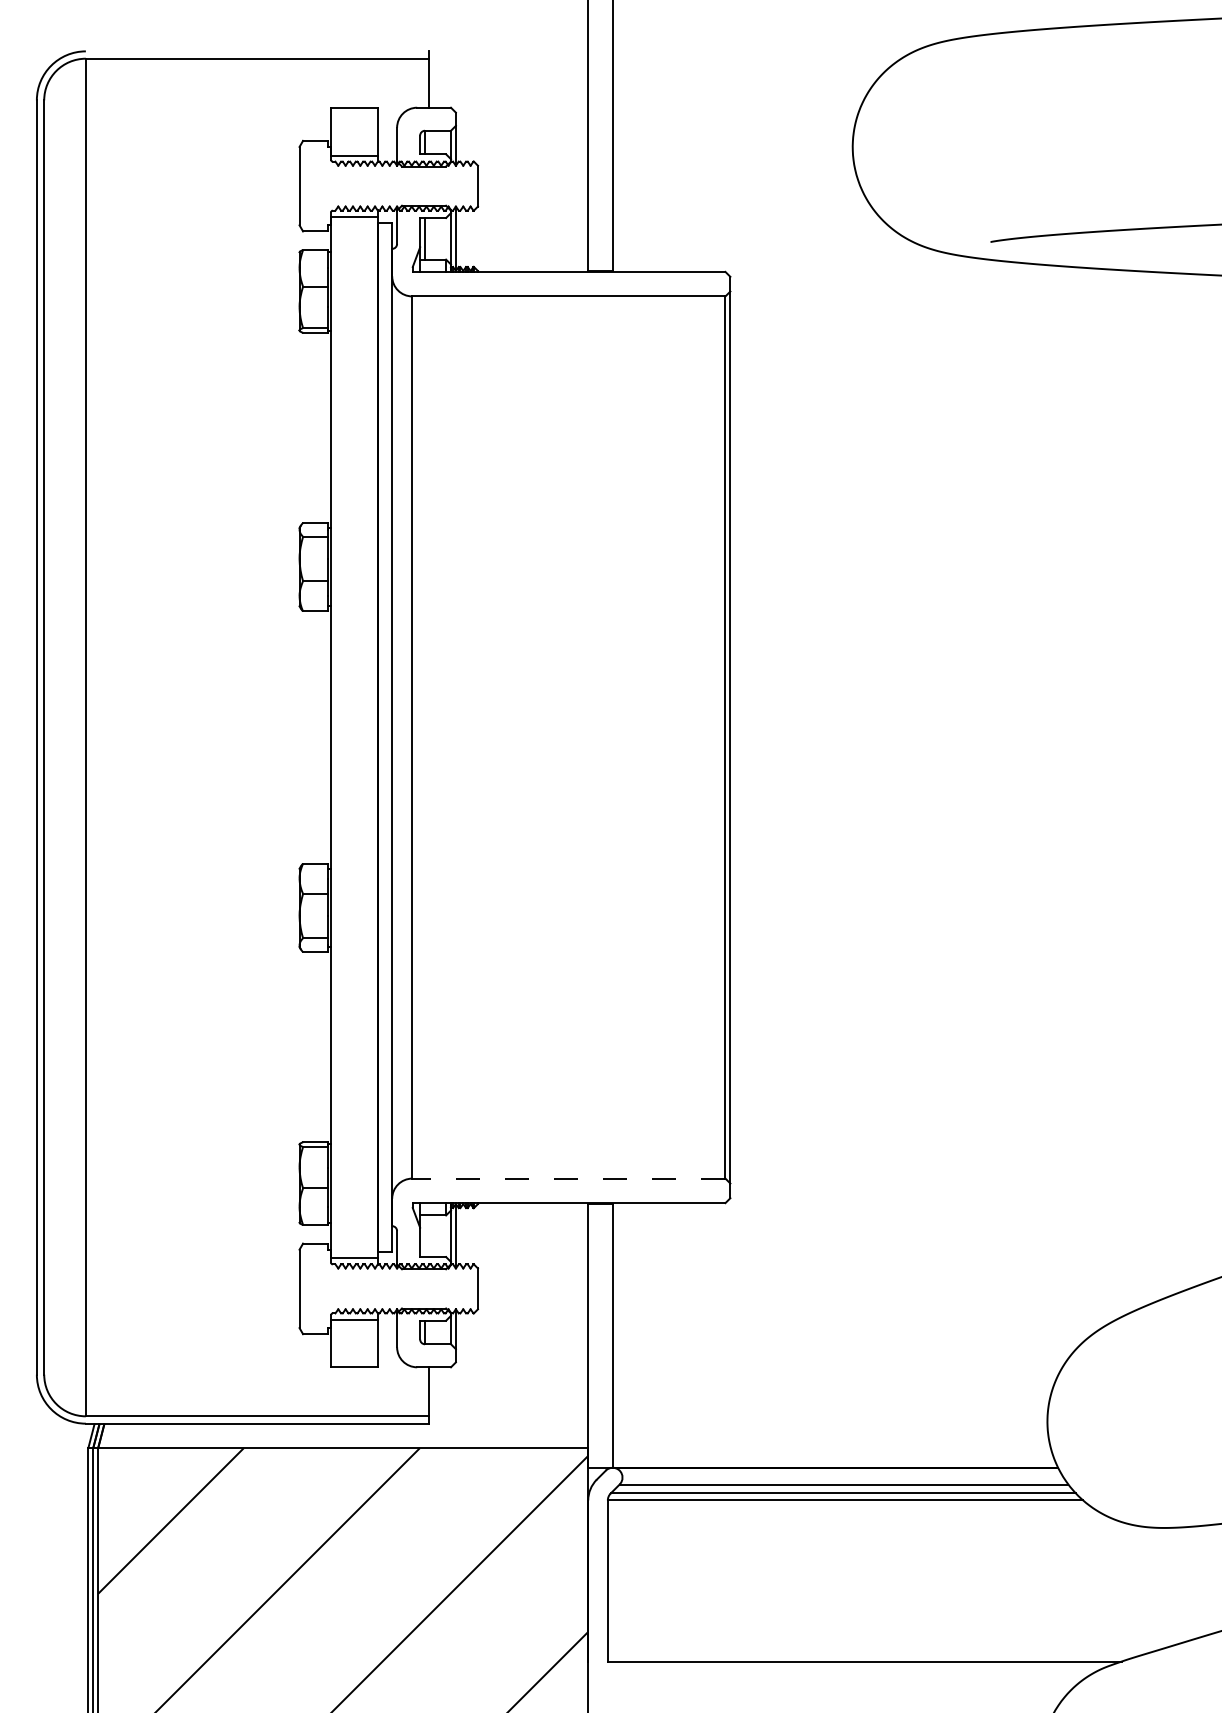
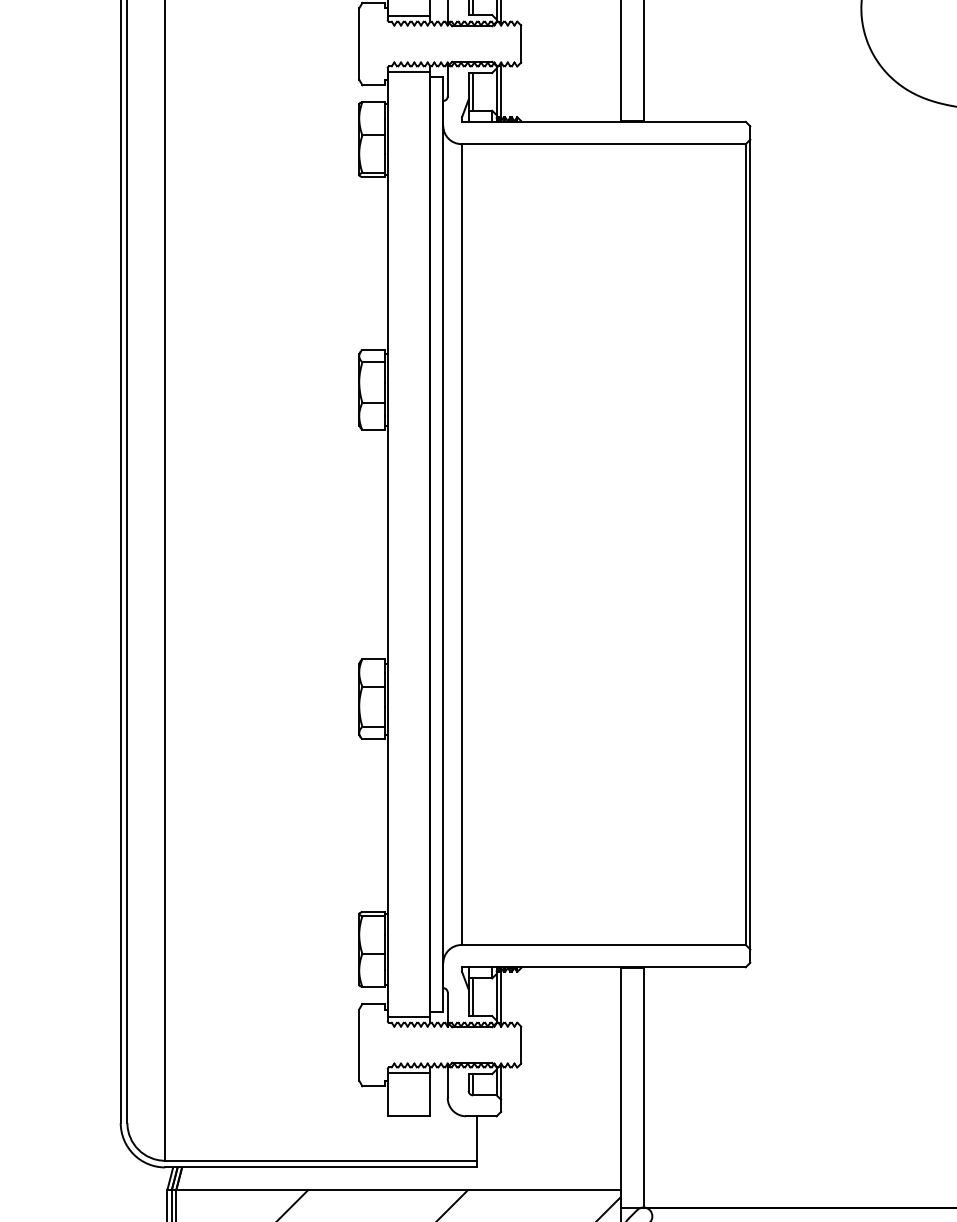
line: (568, 1178) -> (603, 944), dashed -> solid
line: (425, 1236) -> (473, 997), added

